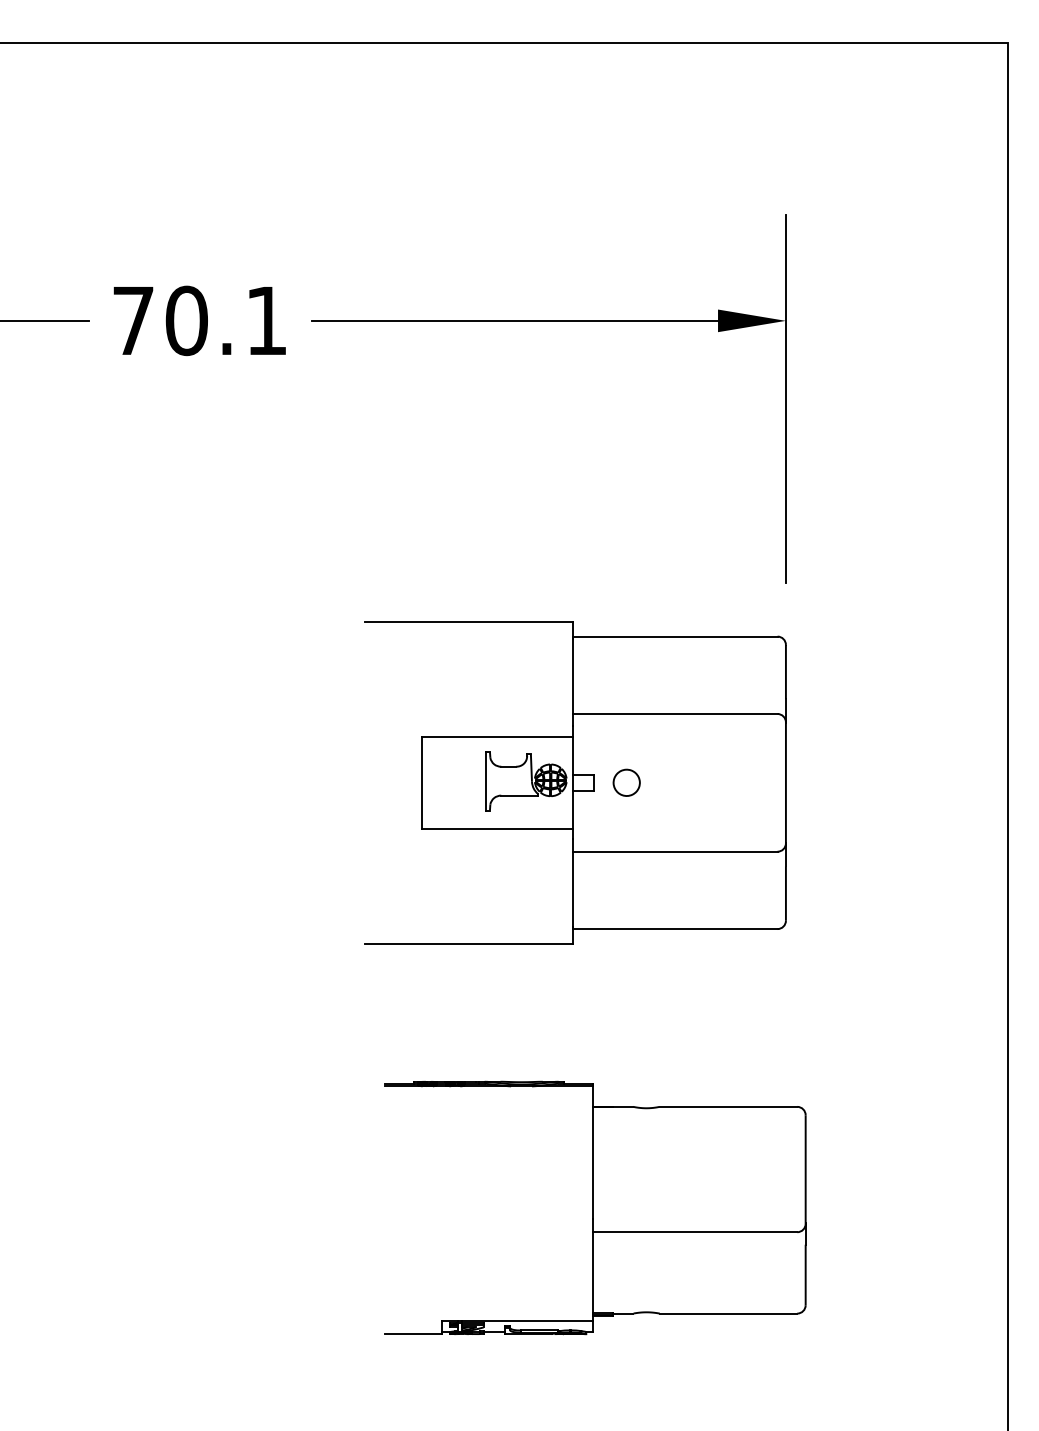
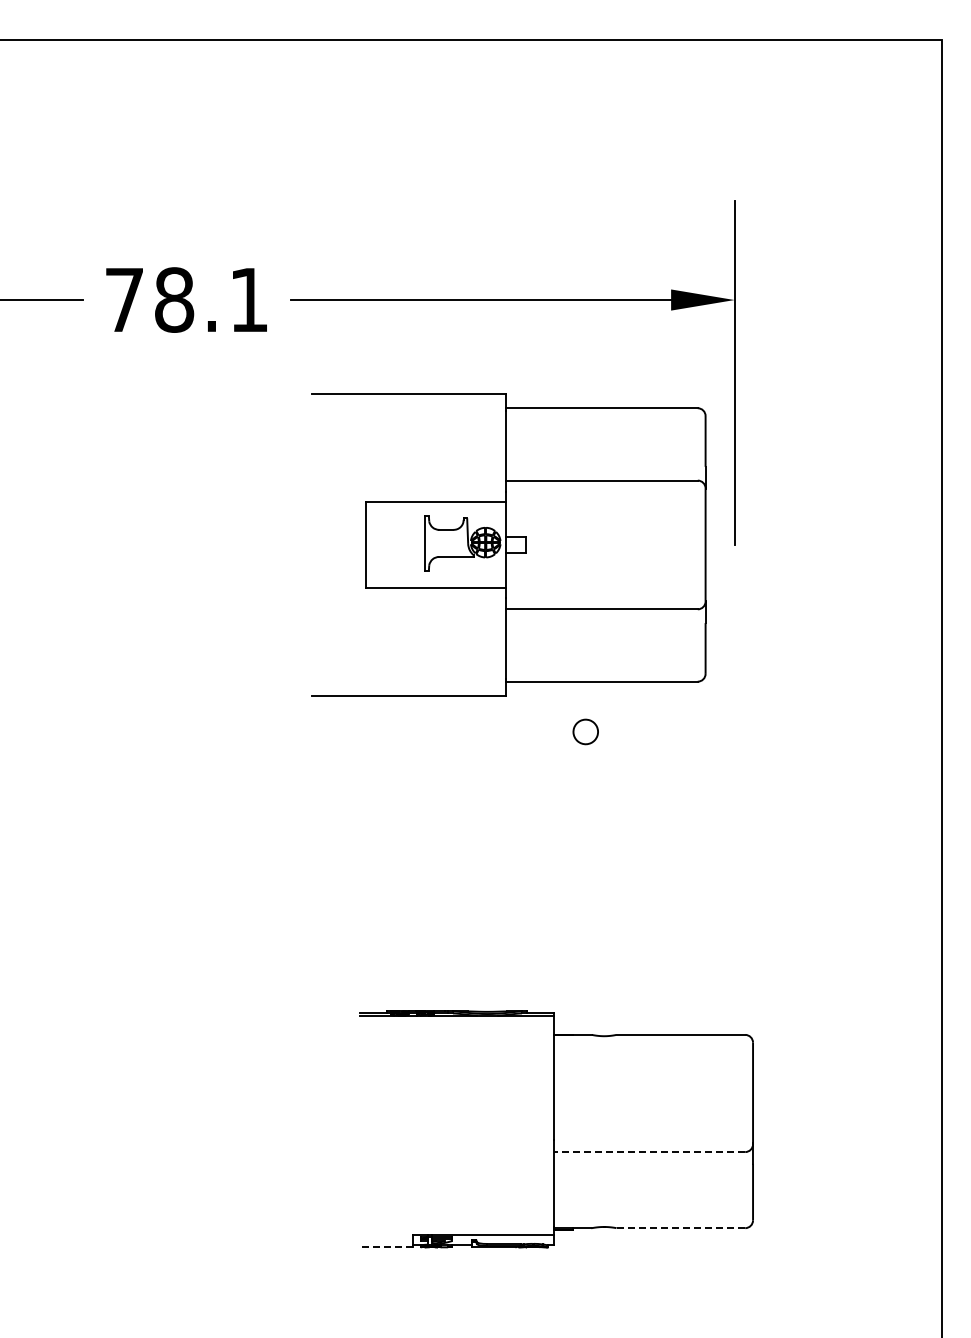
text: (186, 320) -> (174, 299), 70.1 -> 78.1
part: (575, 782) -> (508, 544), moved
line: (694, 1232) -> (649, 1152), solid -> dashed
line: (728, 1313) -> (680, 1228), solid -> dashed
line: (413, 1334) -> (386, 1247), solid -> dashed

